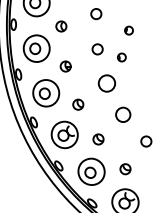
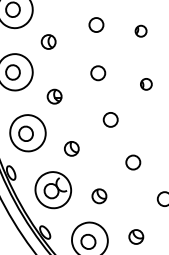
part: (128, 30) -> (140, 31), moved
part: (121, 57) -> (145, 84), moved
circle: (106, 83) -> (110, 119), size x0.62
circle: (123, 114) -> (133, 162), size x0.71

